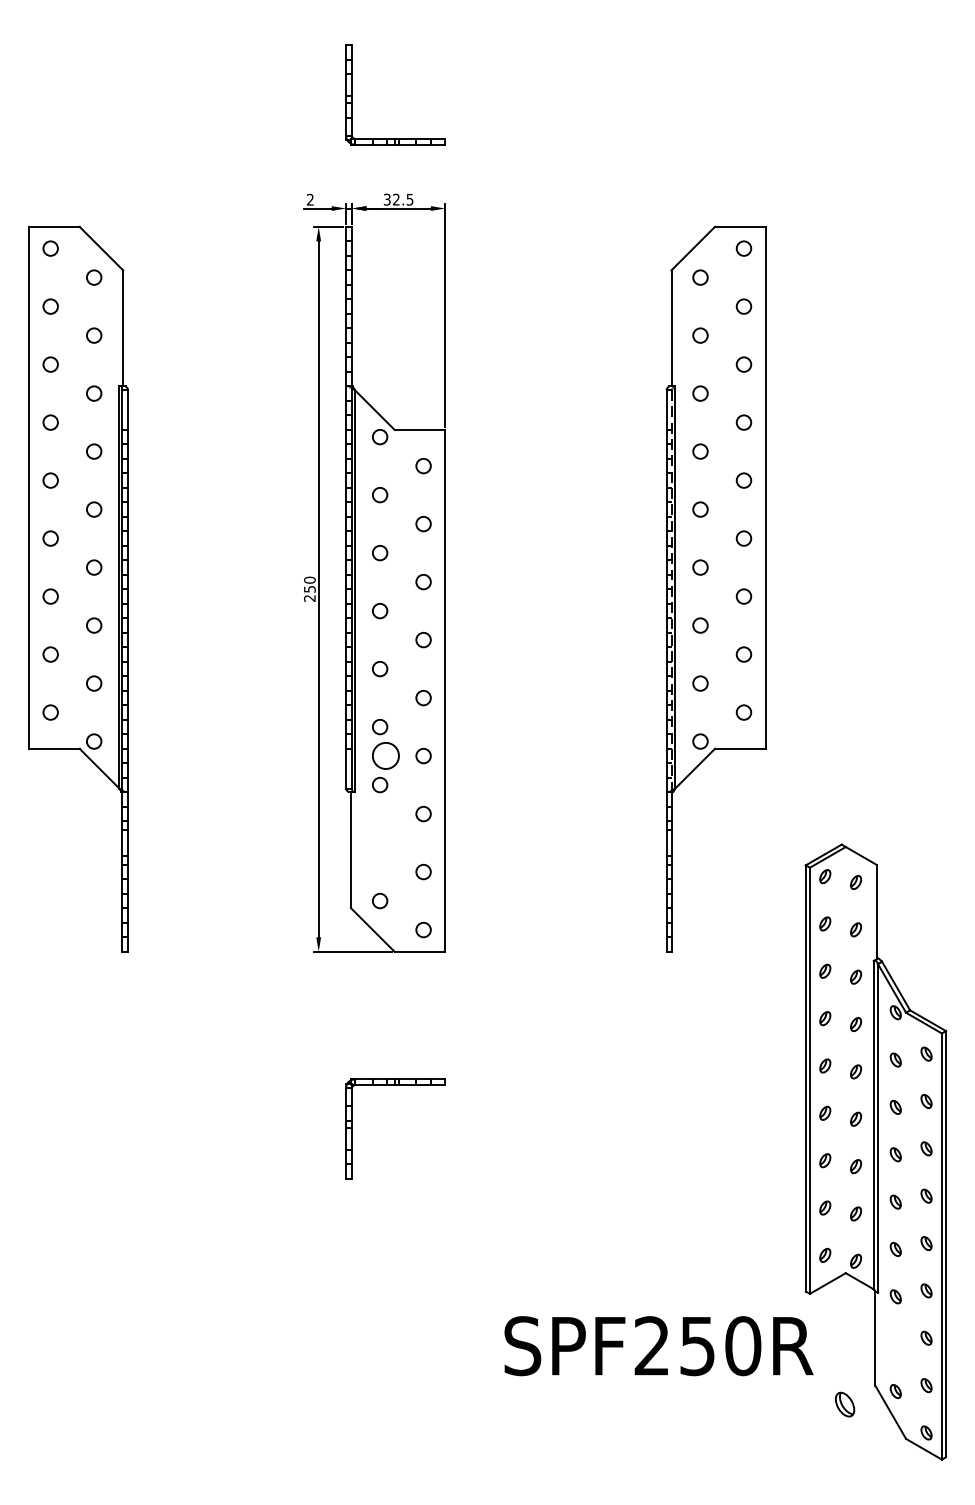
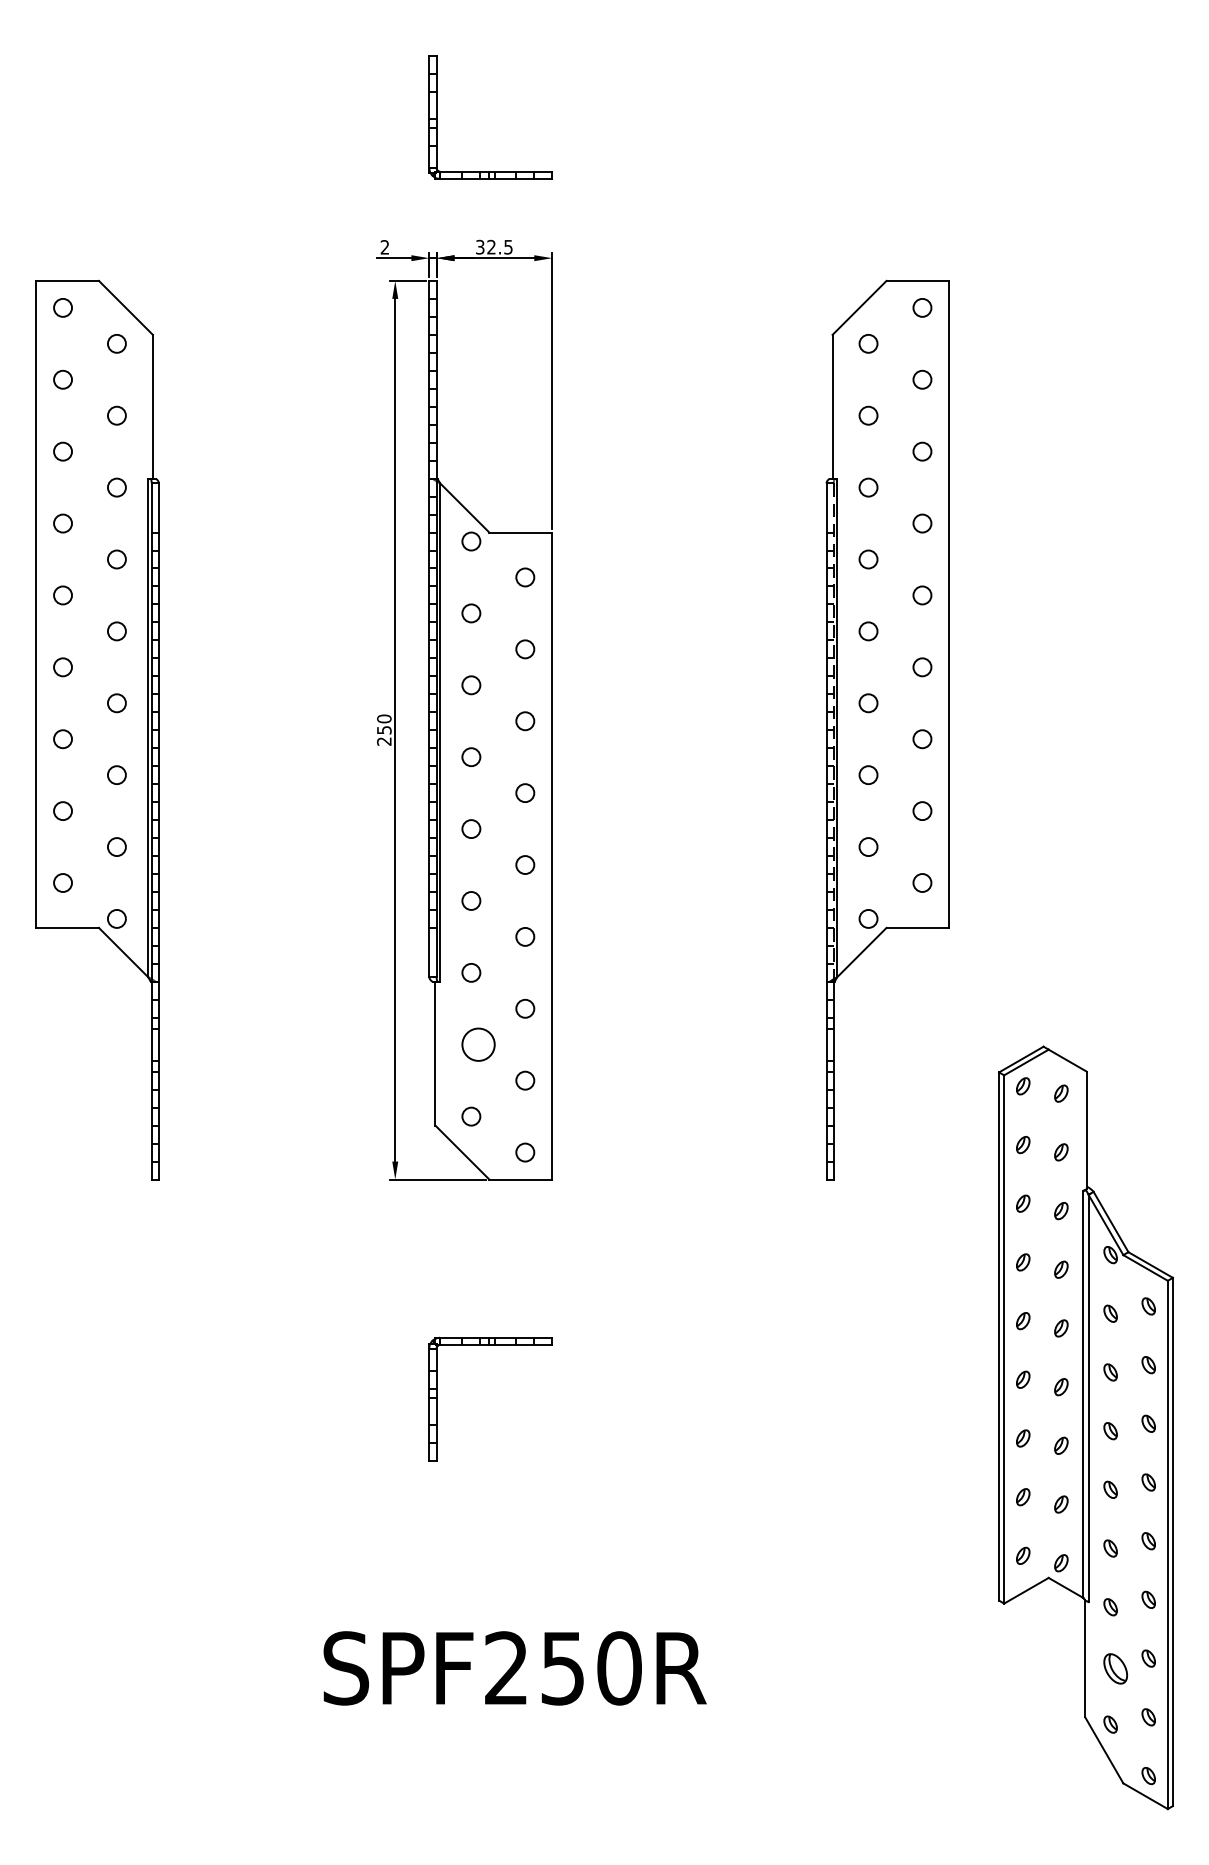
circle: (385, 755) -> (478, 1044), moved
text: (658, 1346) -> (514, 1668), moved
part: (844, 1404) -> (1115, 1668), moved

